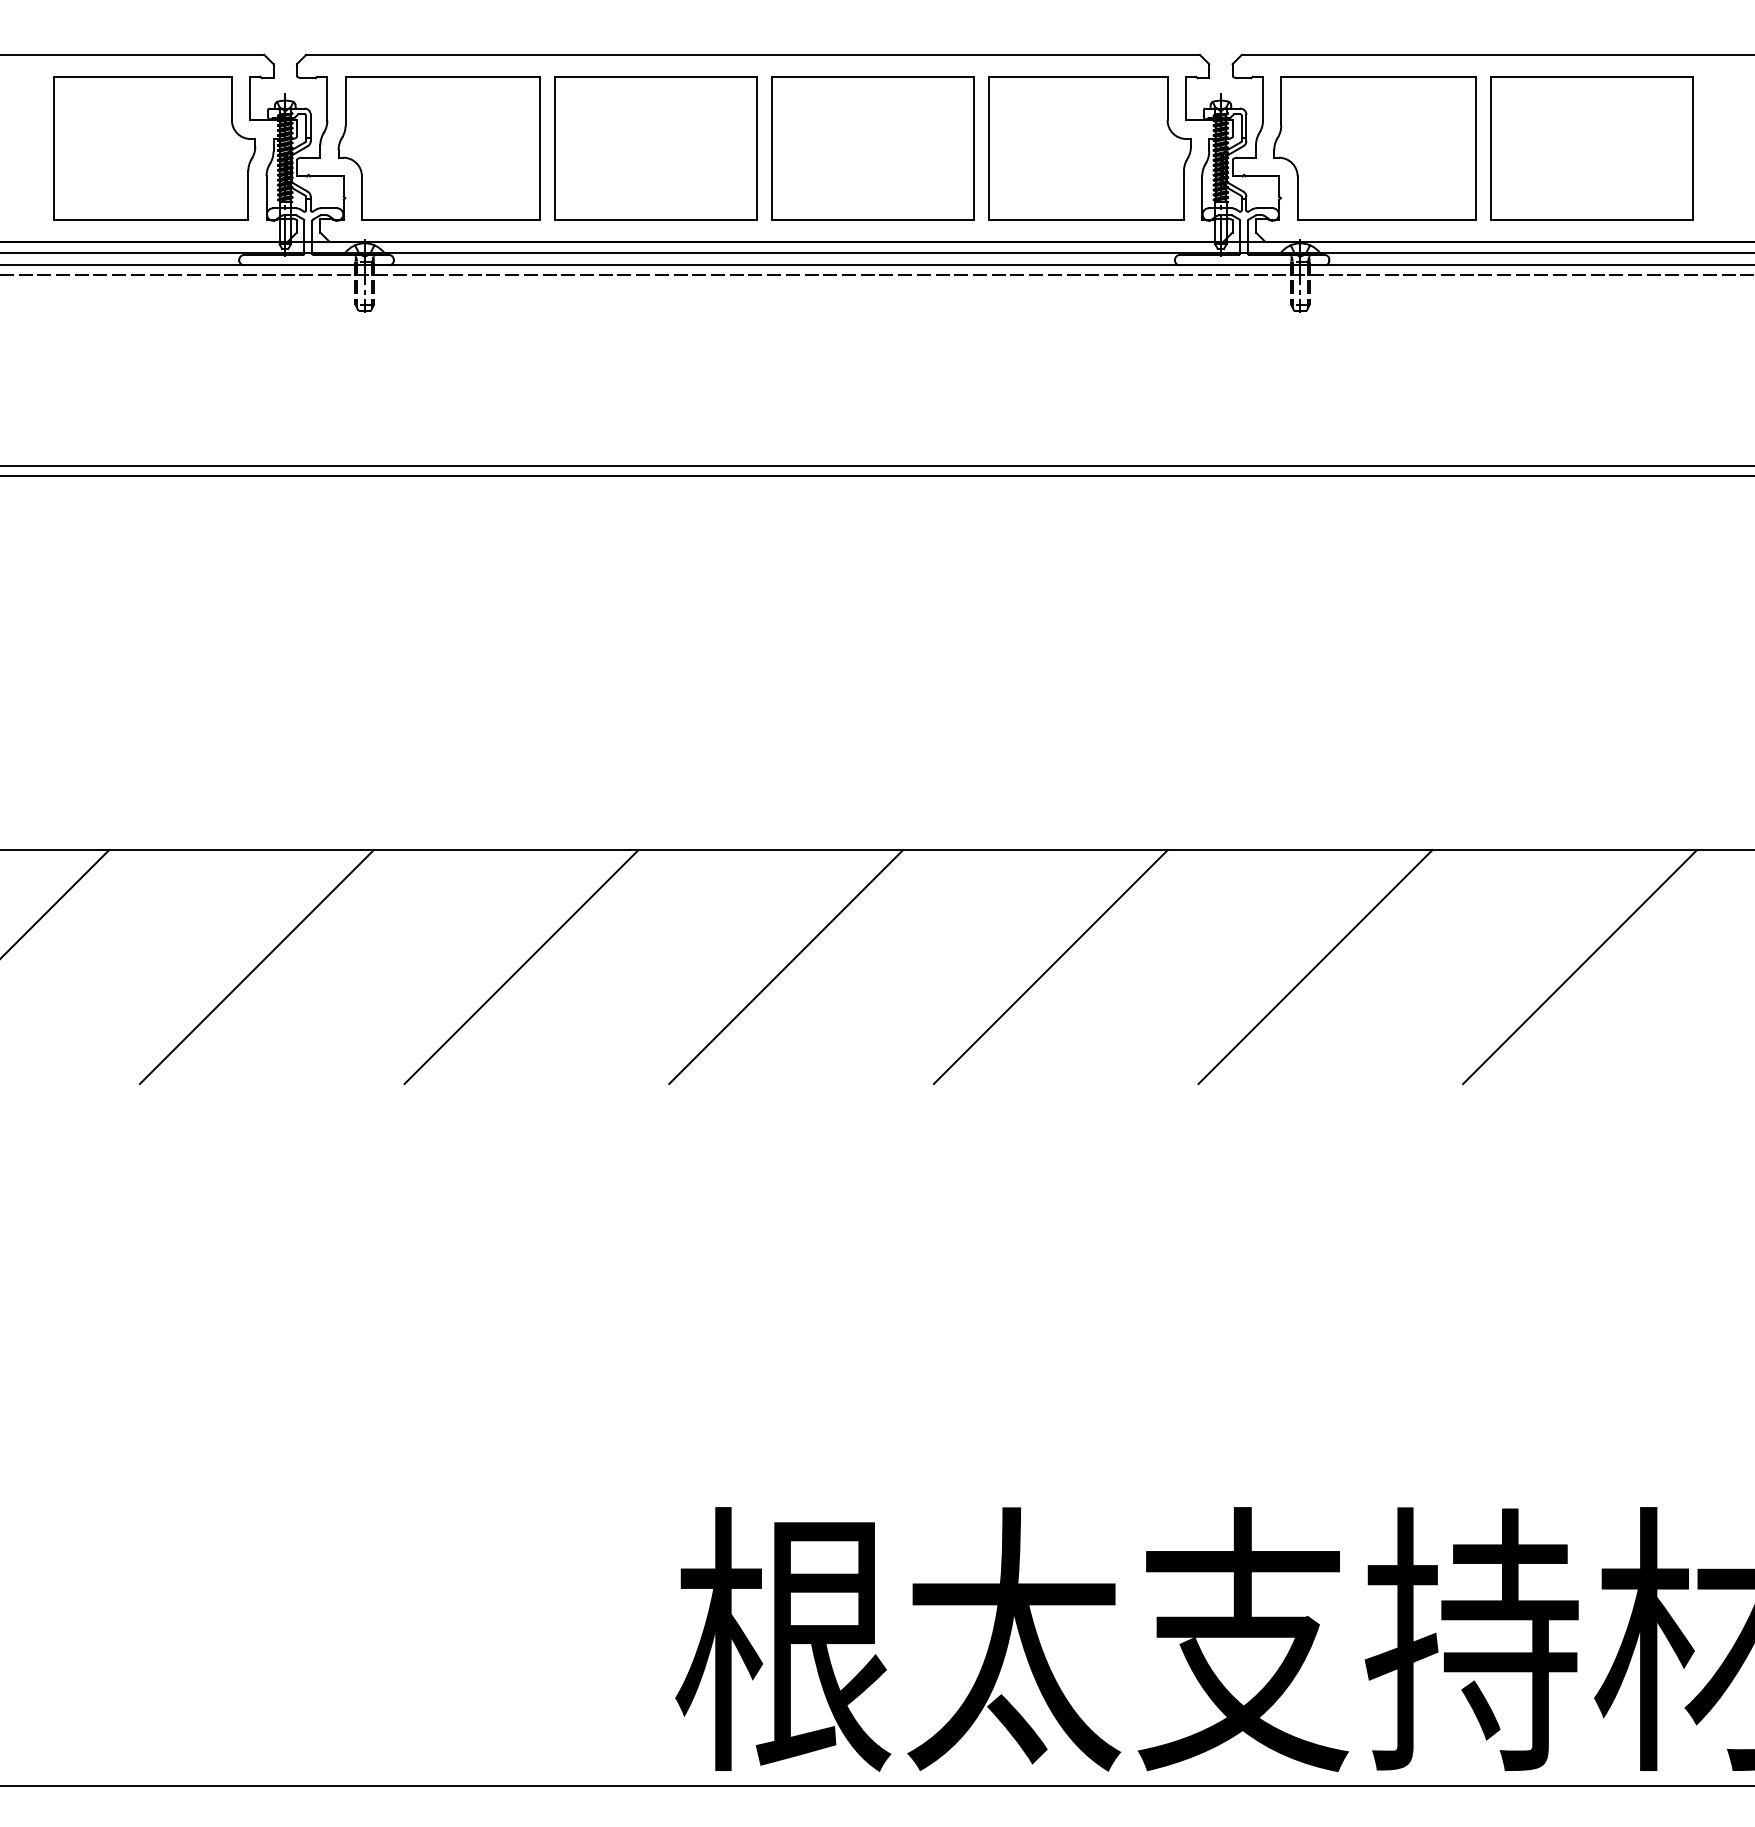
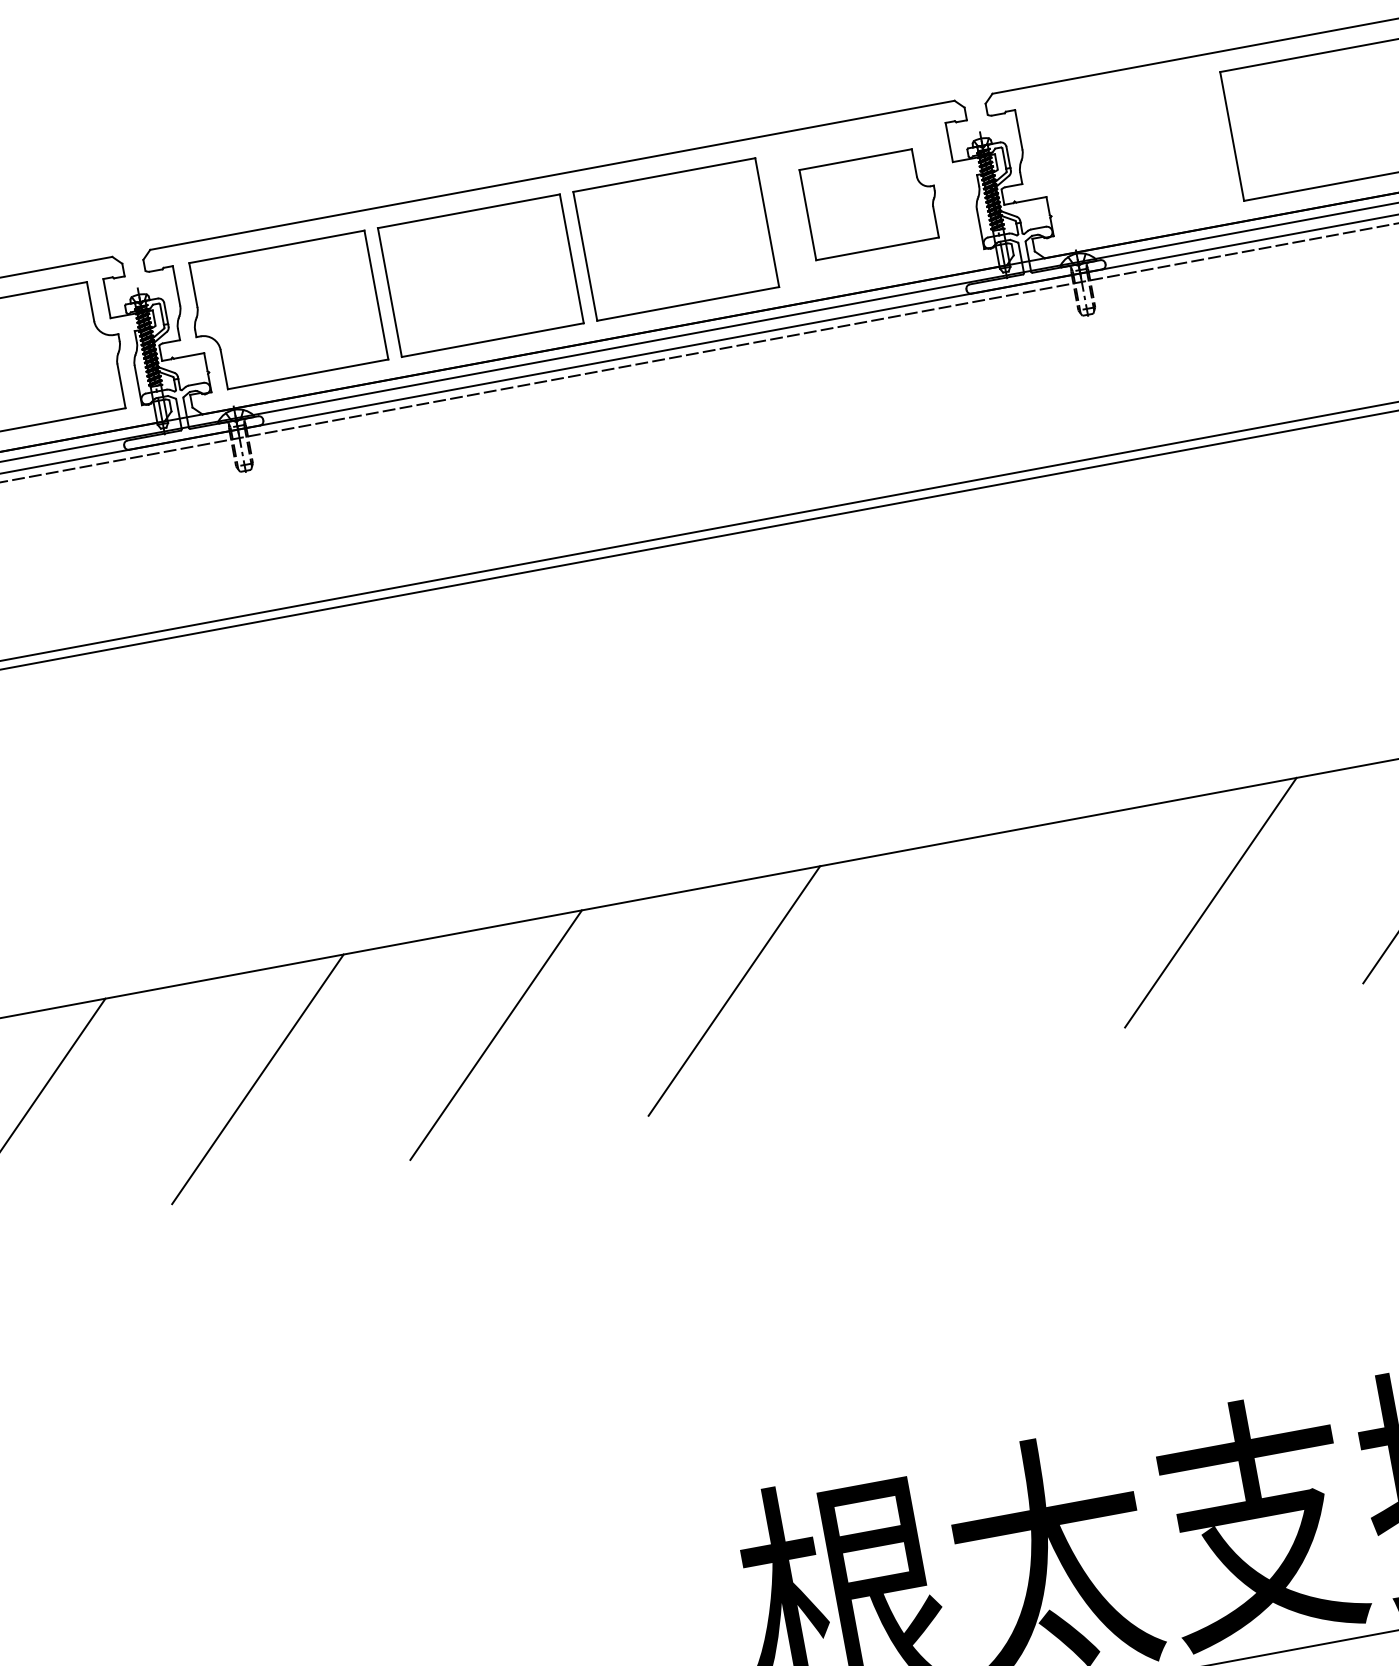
part: (1089, 148) -> (870, 203), size x0.7
part: (1374, 148) -> (1127, 156), removed
line: (1050, 967) -> (972, 947), removed

